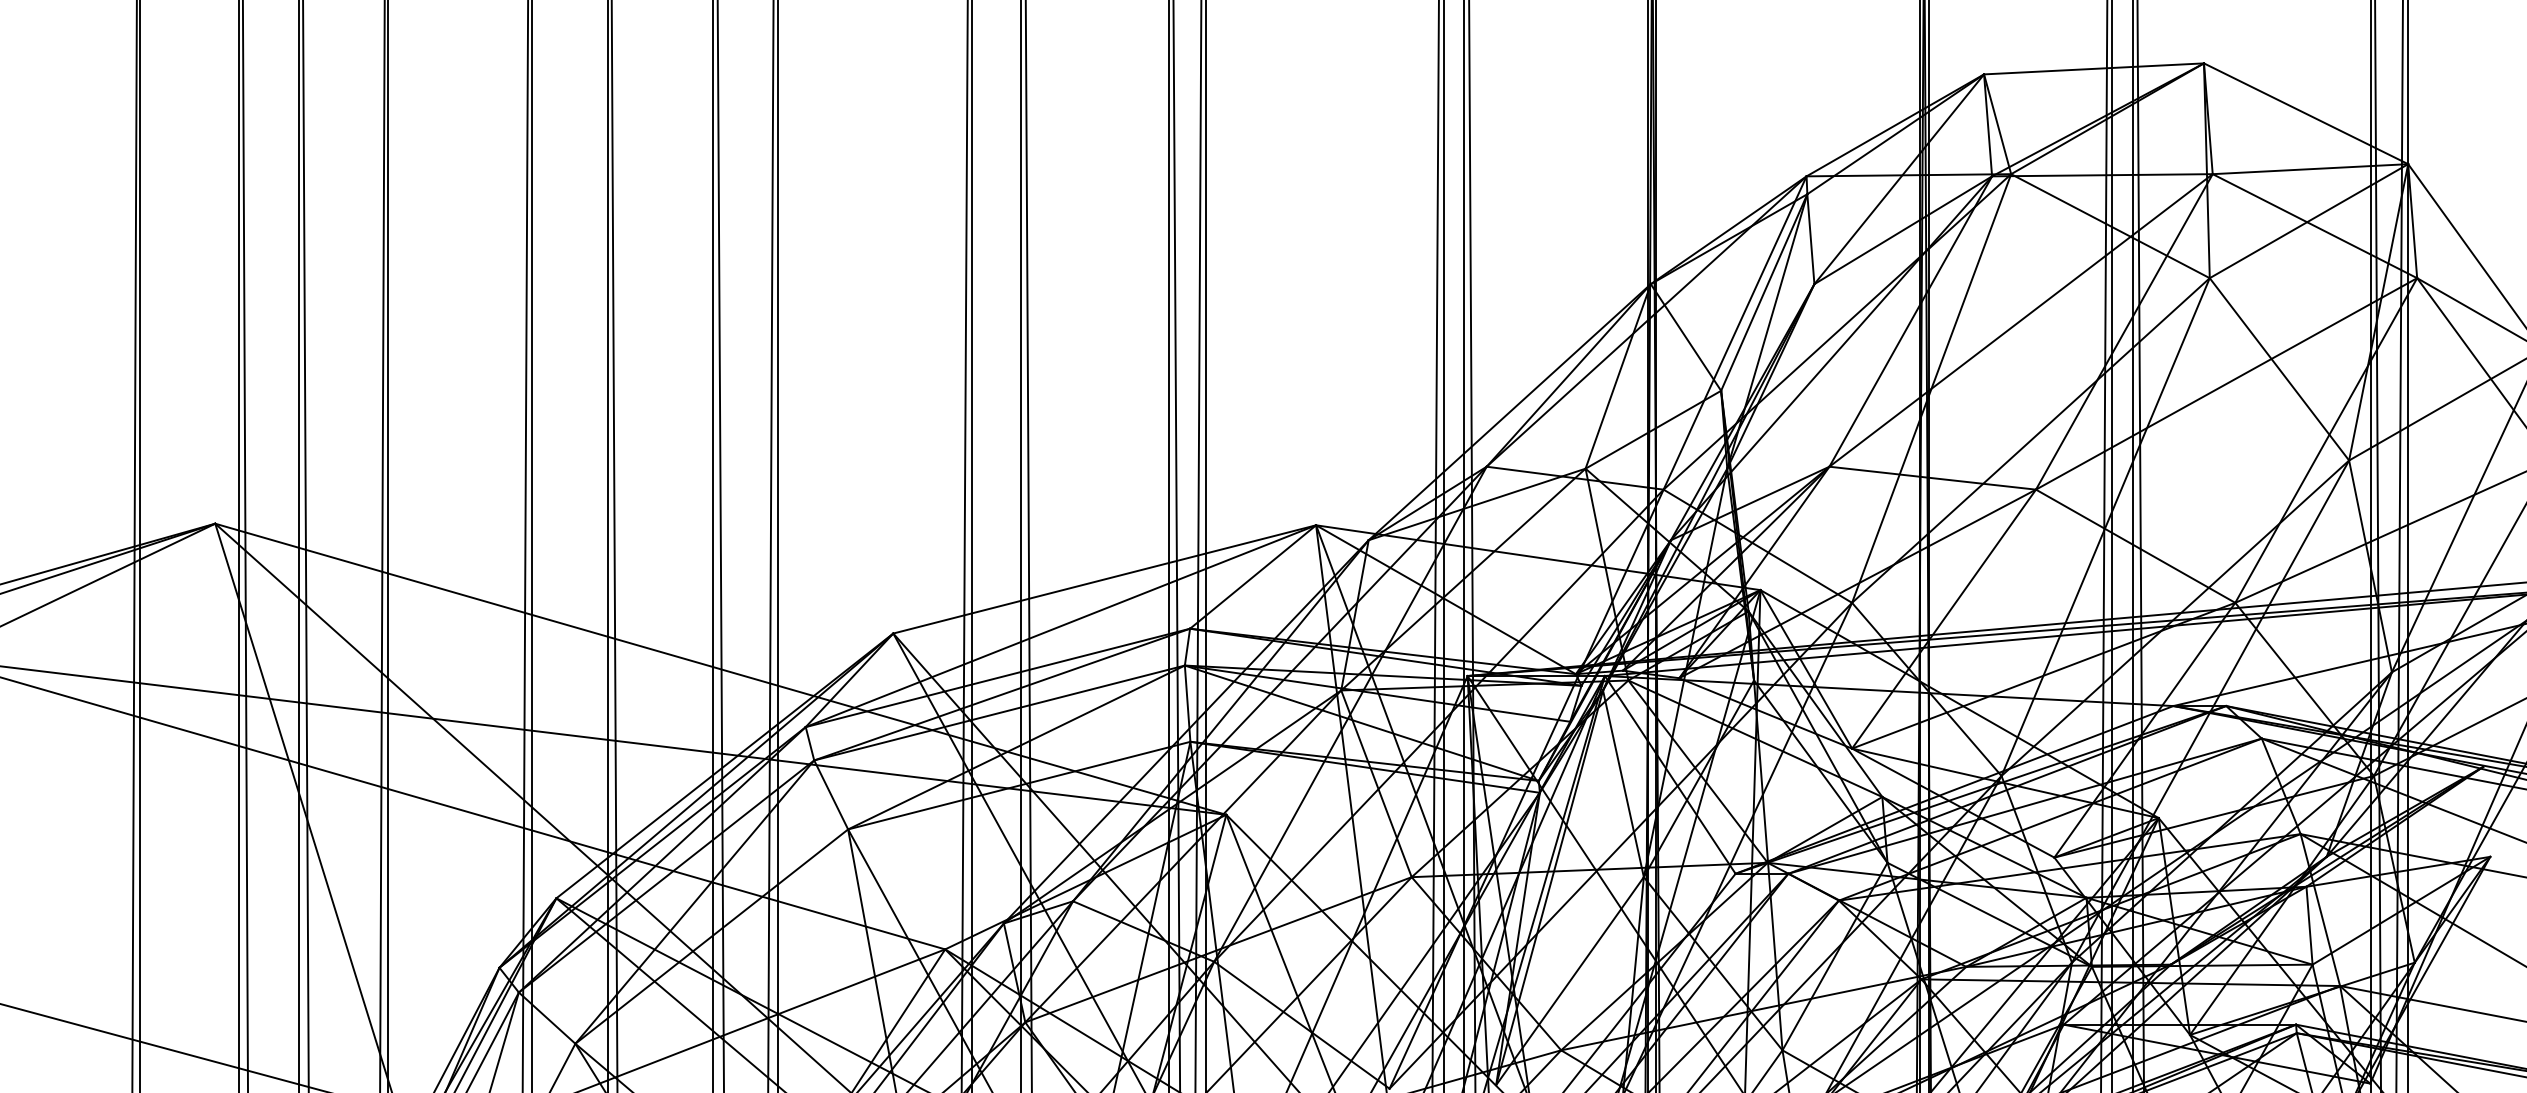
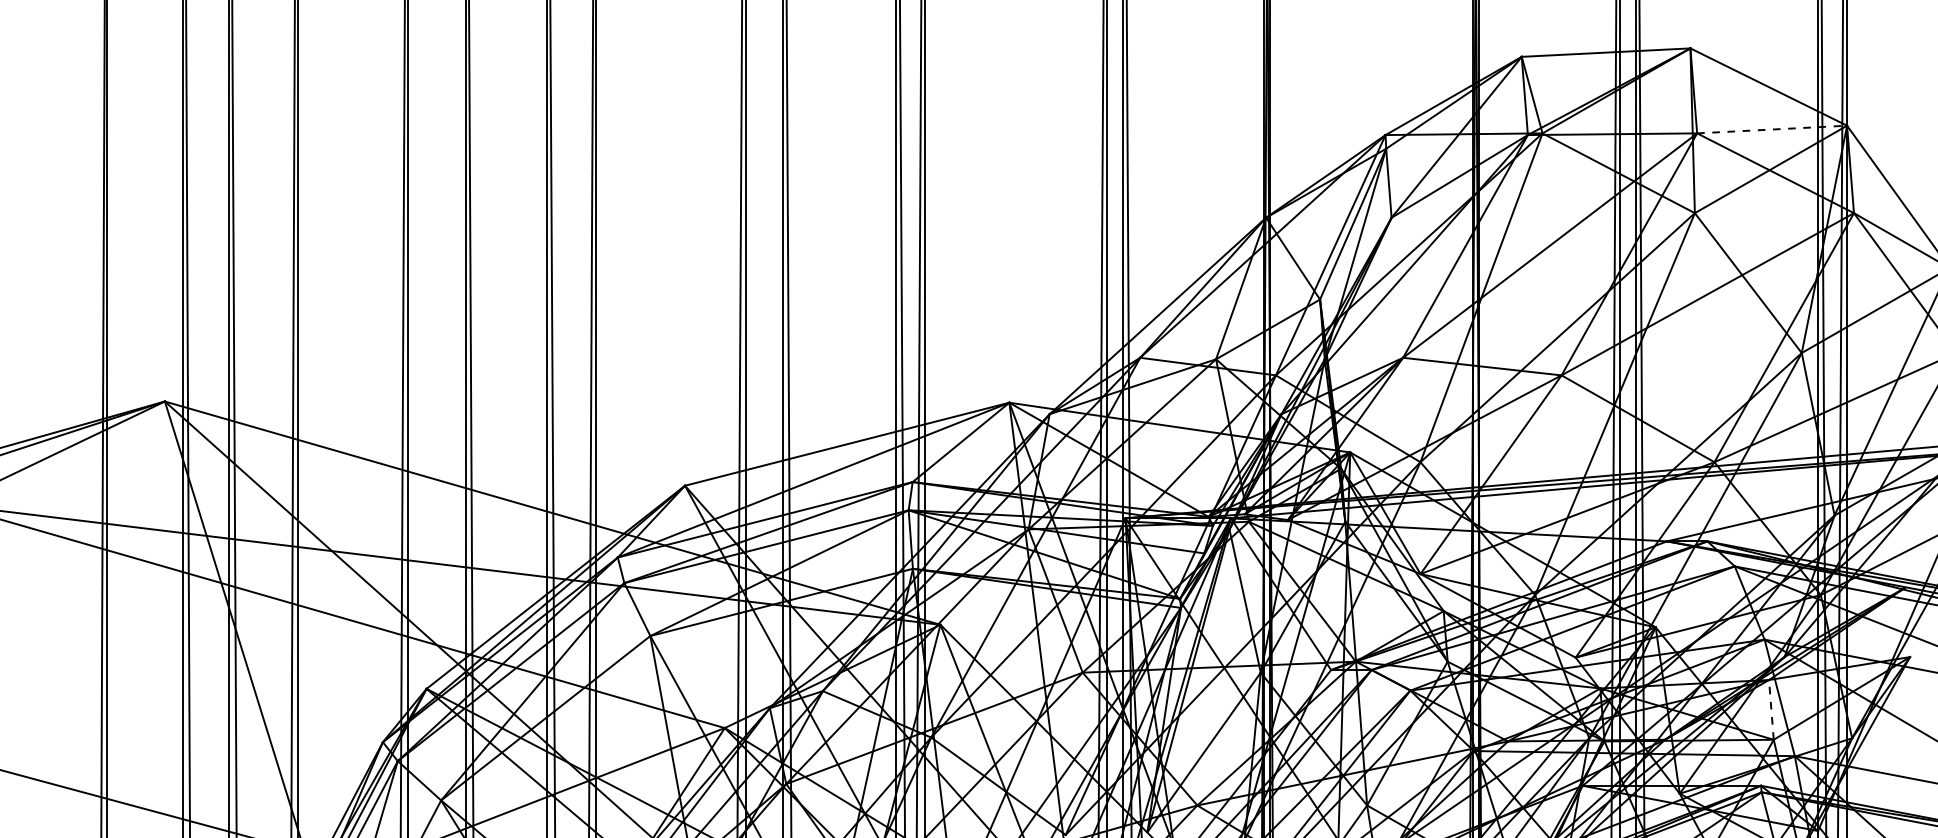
line: (2310, 169) -> (1772, 129), solid -> dashed
line: (2309, 925) -> (1771, 709), solid -> dashed

